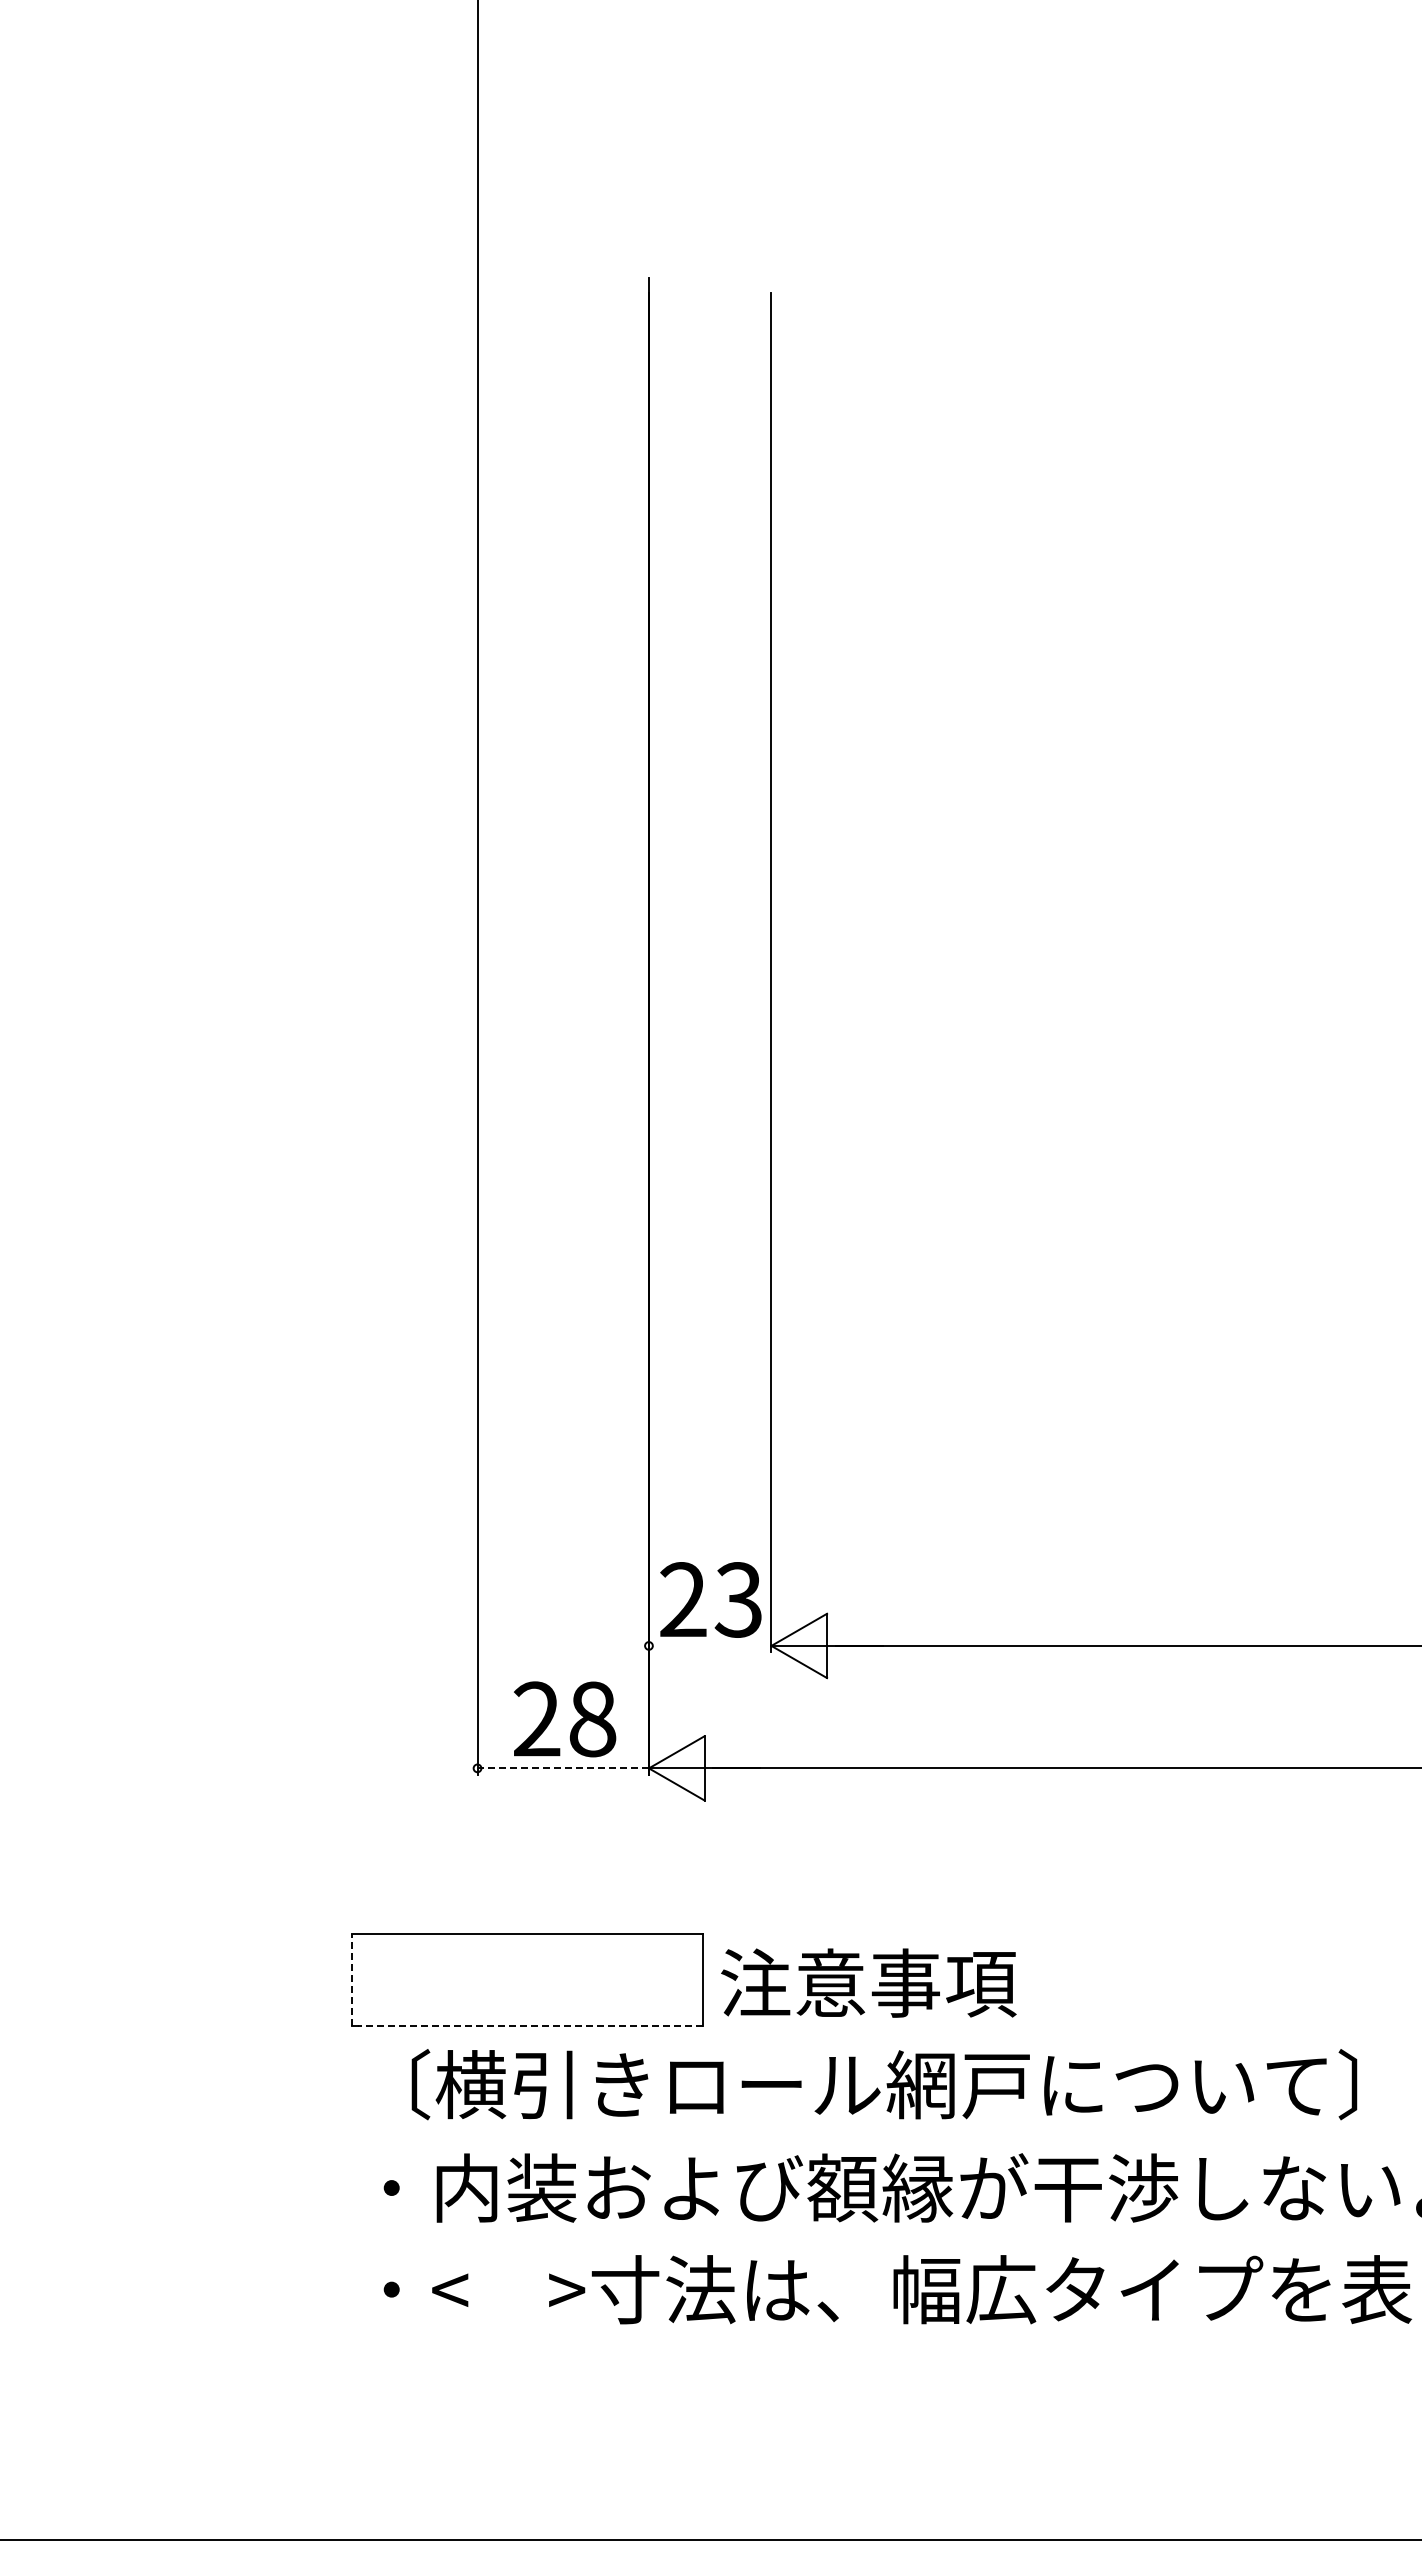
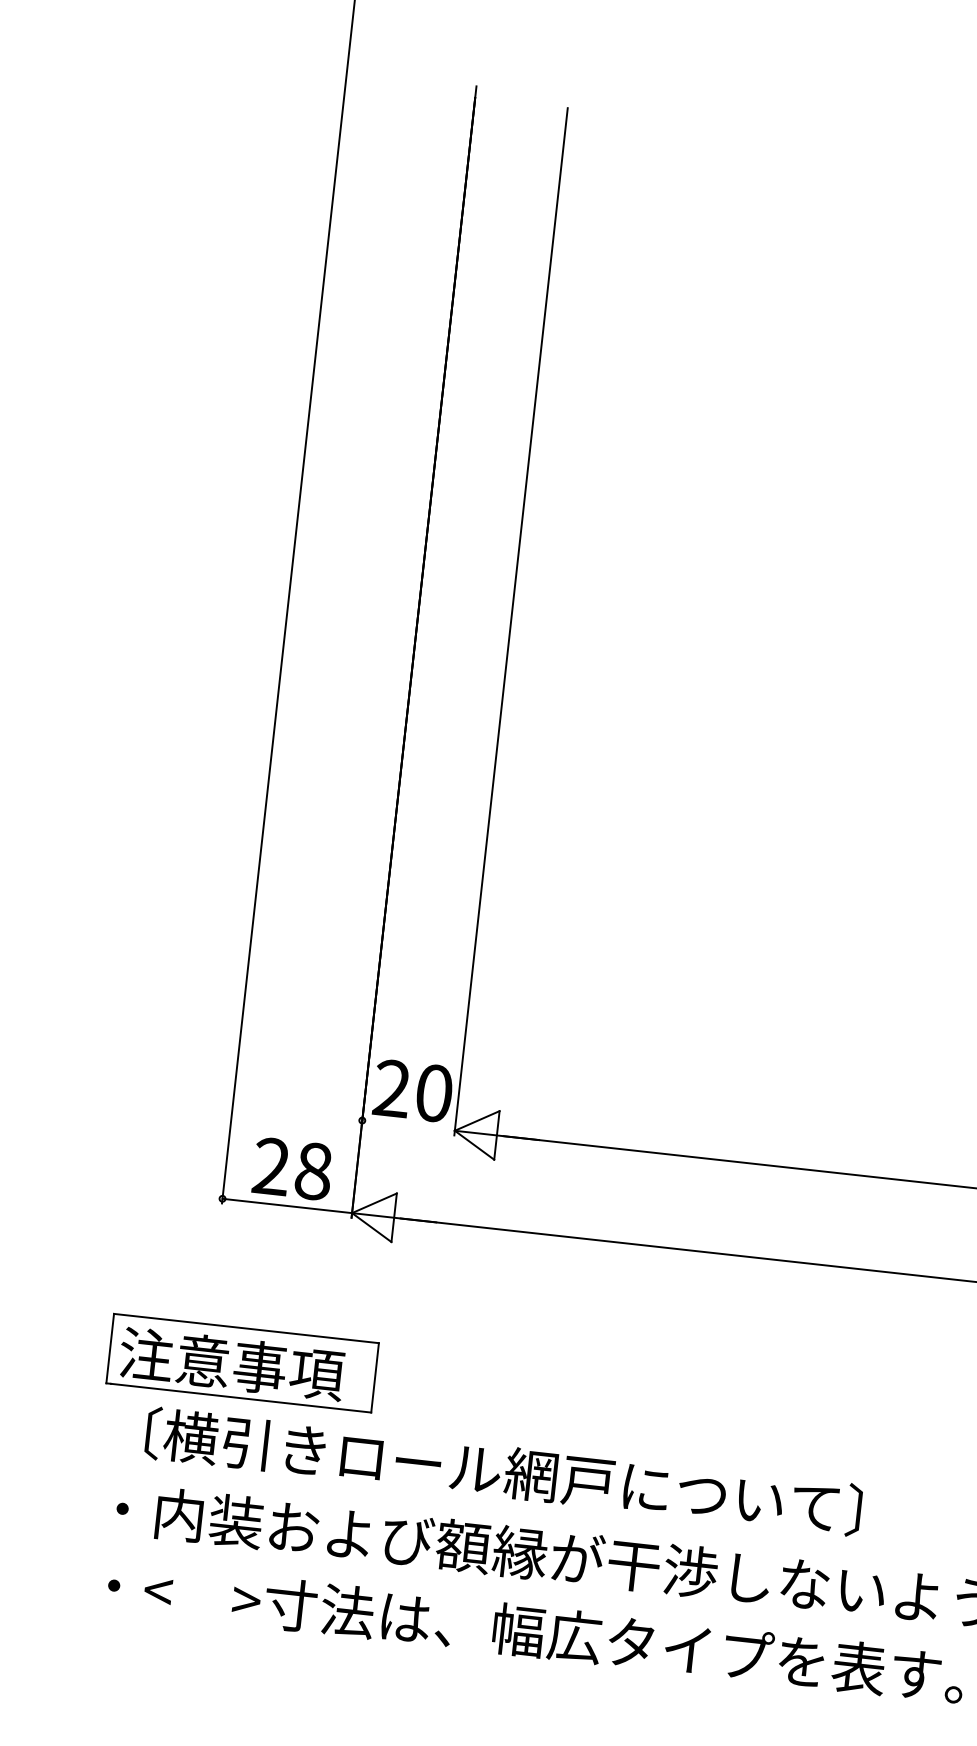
text: (738, 1599) -> (433, 1092), 23 -> 20
line: (563, 1768) -> (287, 1206), dashed -> solid
line: (352, 1980) -> (110, 1348), dashed -> solid
text: (868, 1982) -> (231, 1363), moved
line: (530, 2026) -> (241, 1398), dashed -> solid

